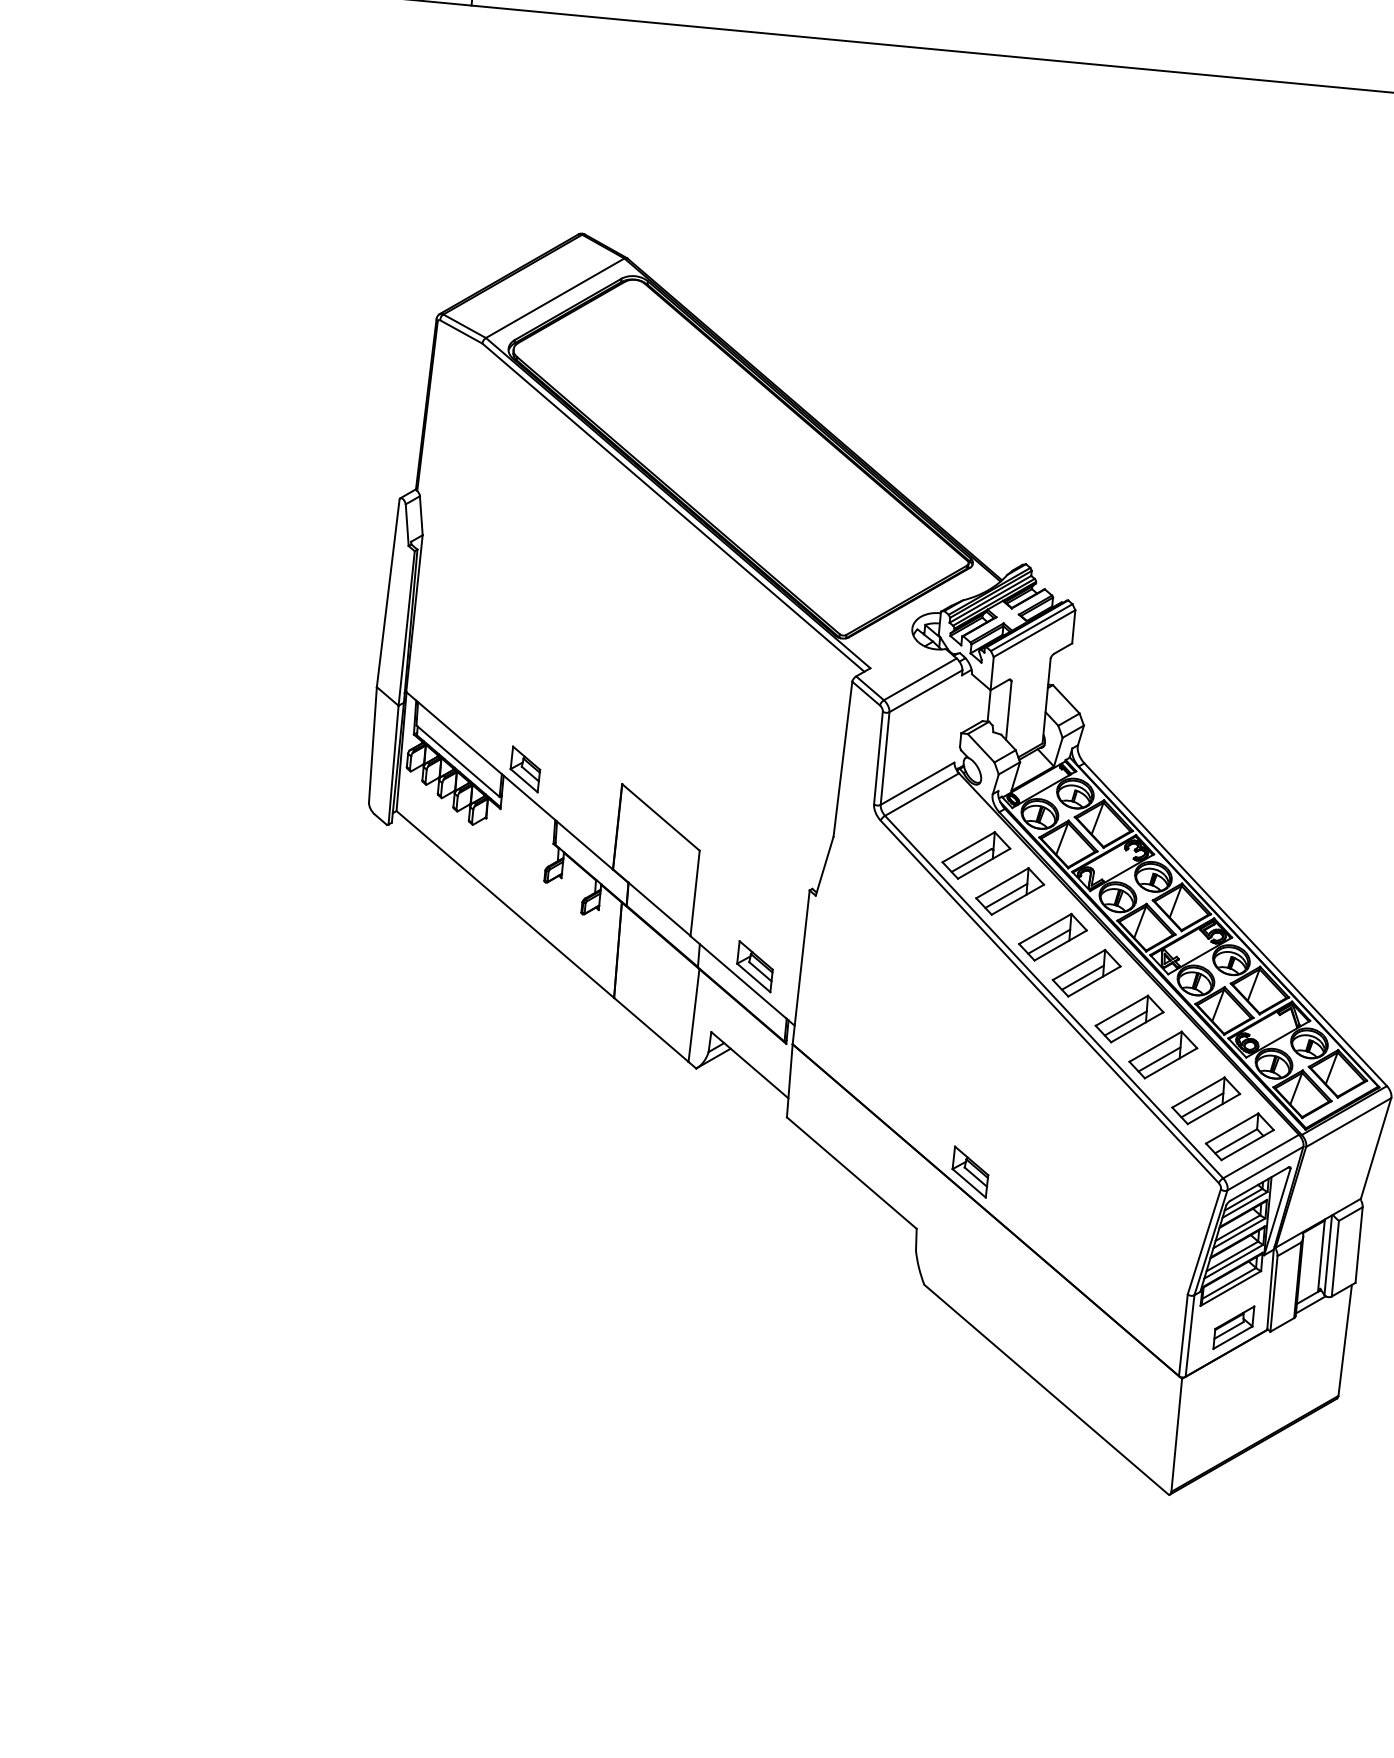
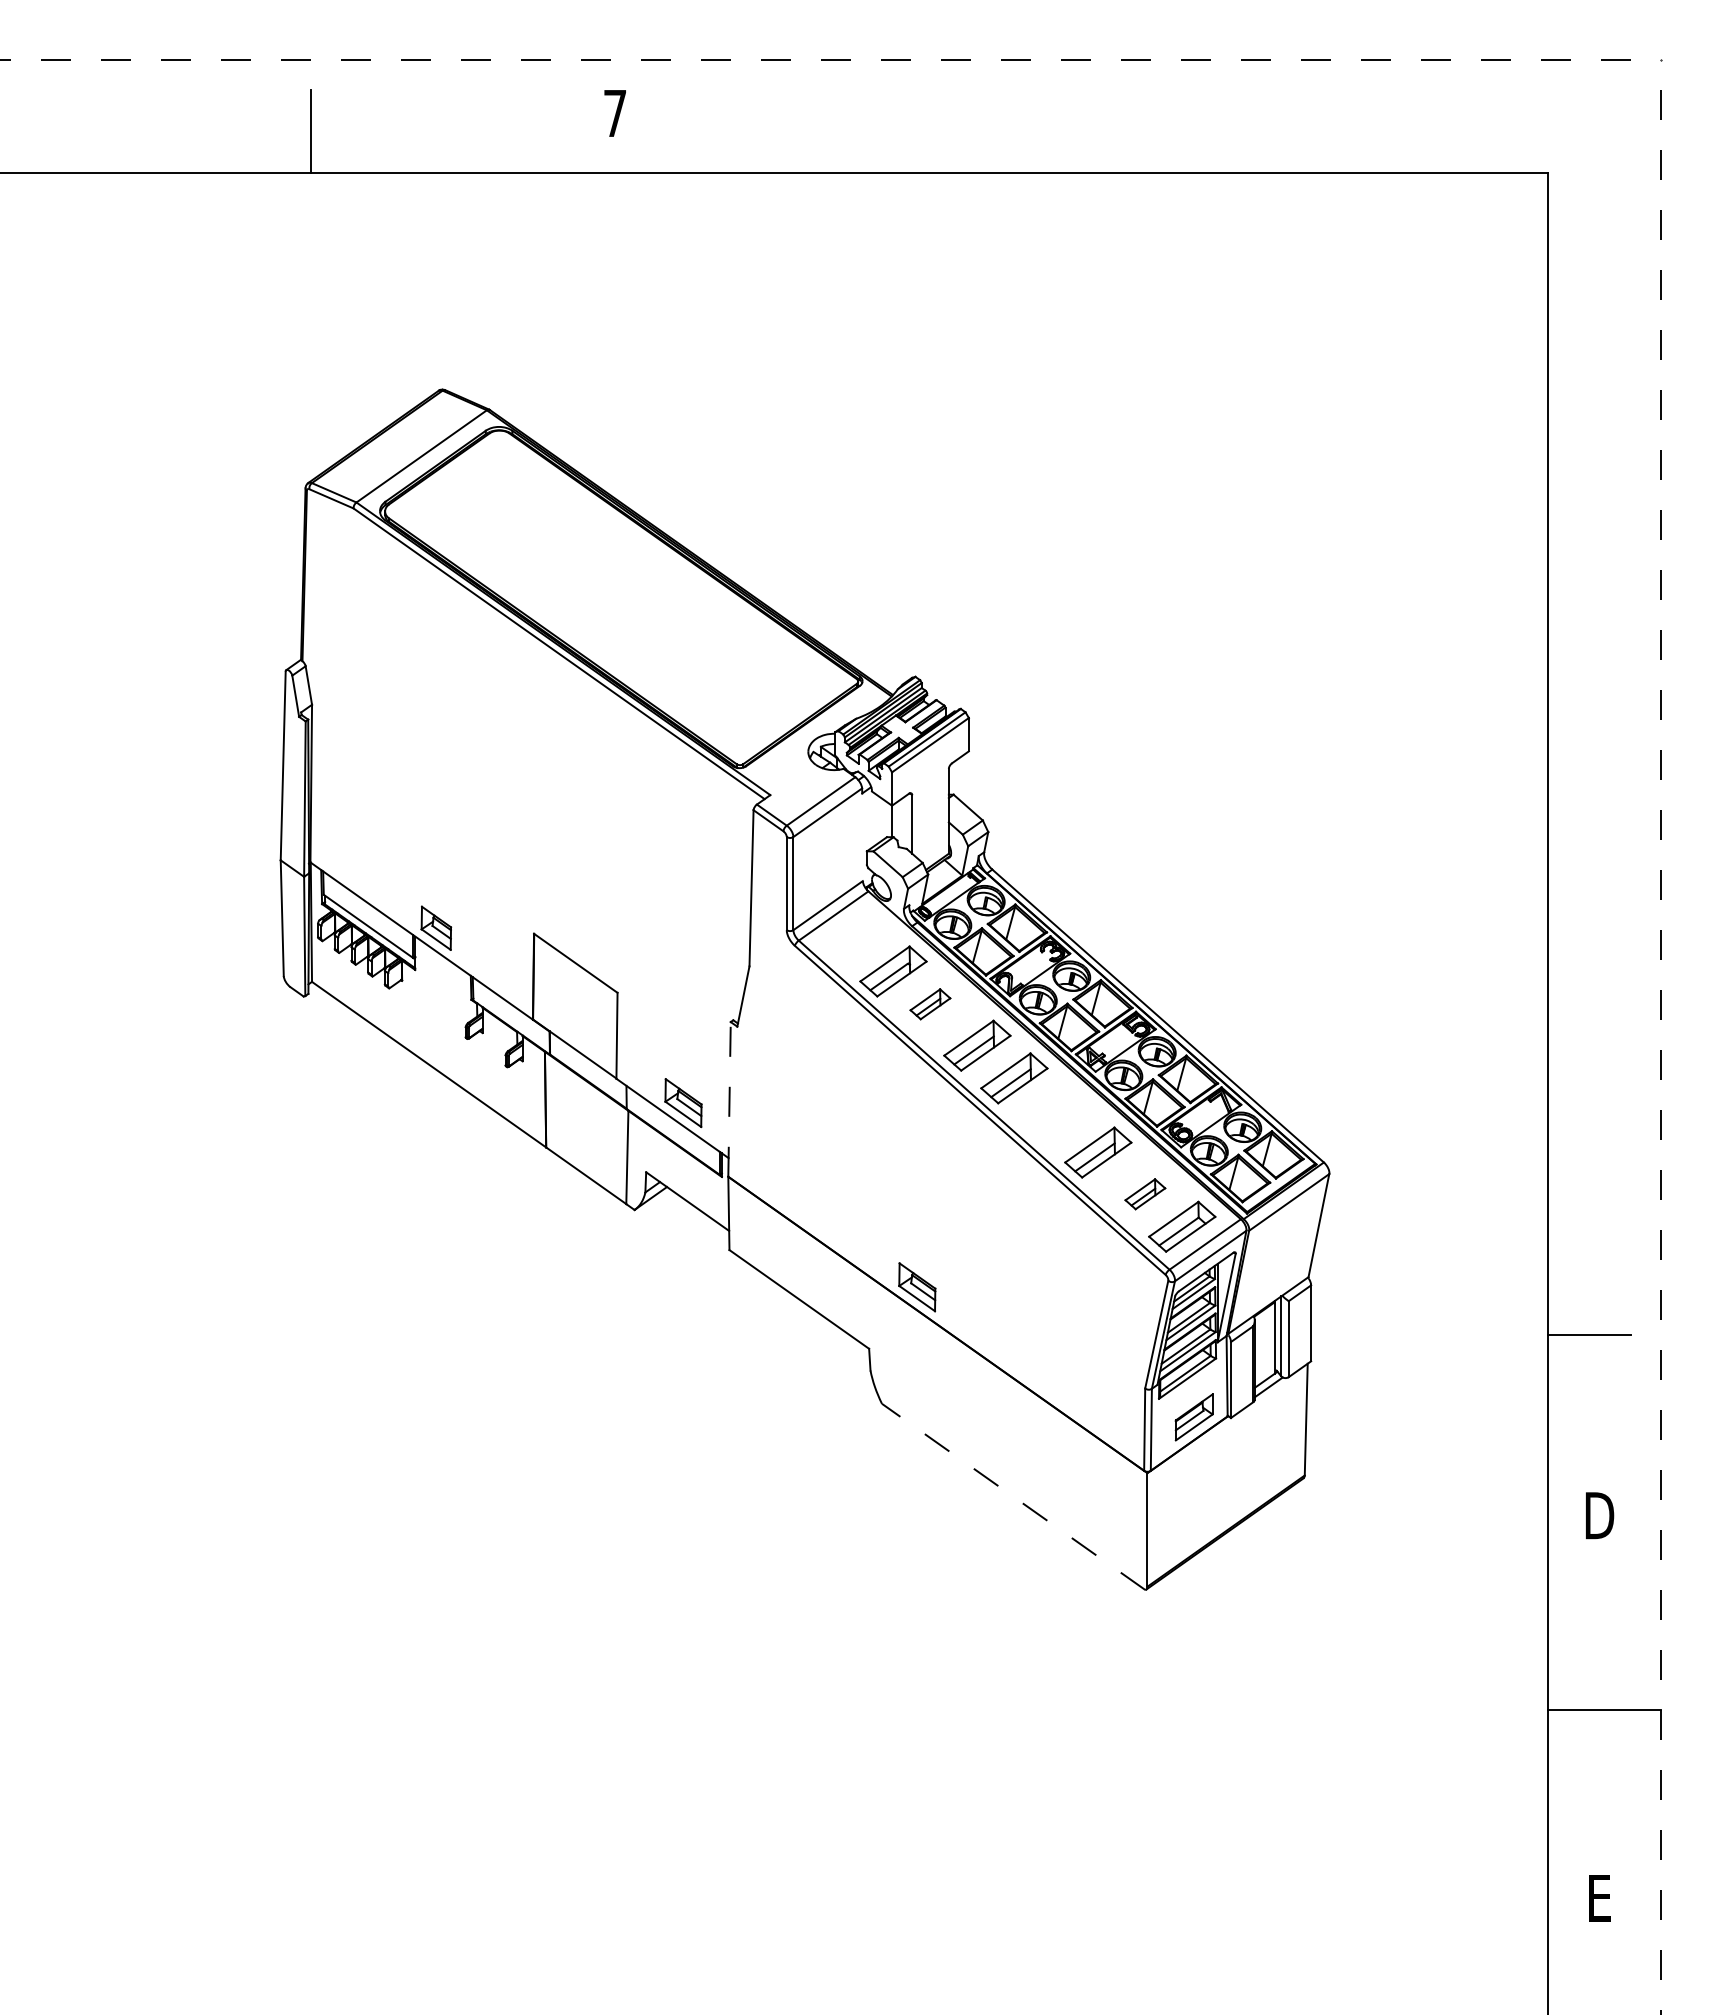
part: (1010, 891) -> (930, 1004), size x0.6
line: (801, 966) -> (729, 1098), solid -> dashed
part: (1129, 1018) -> (1061, 1119), removed
part: (1206, 1101) -> (1145, 1194), size x0.6
line: (1046, 1389) -> (1013, 1496), solid -> dashed

